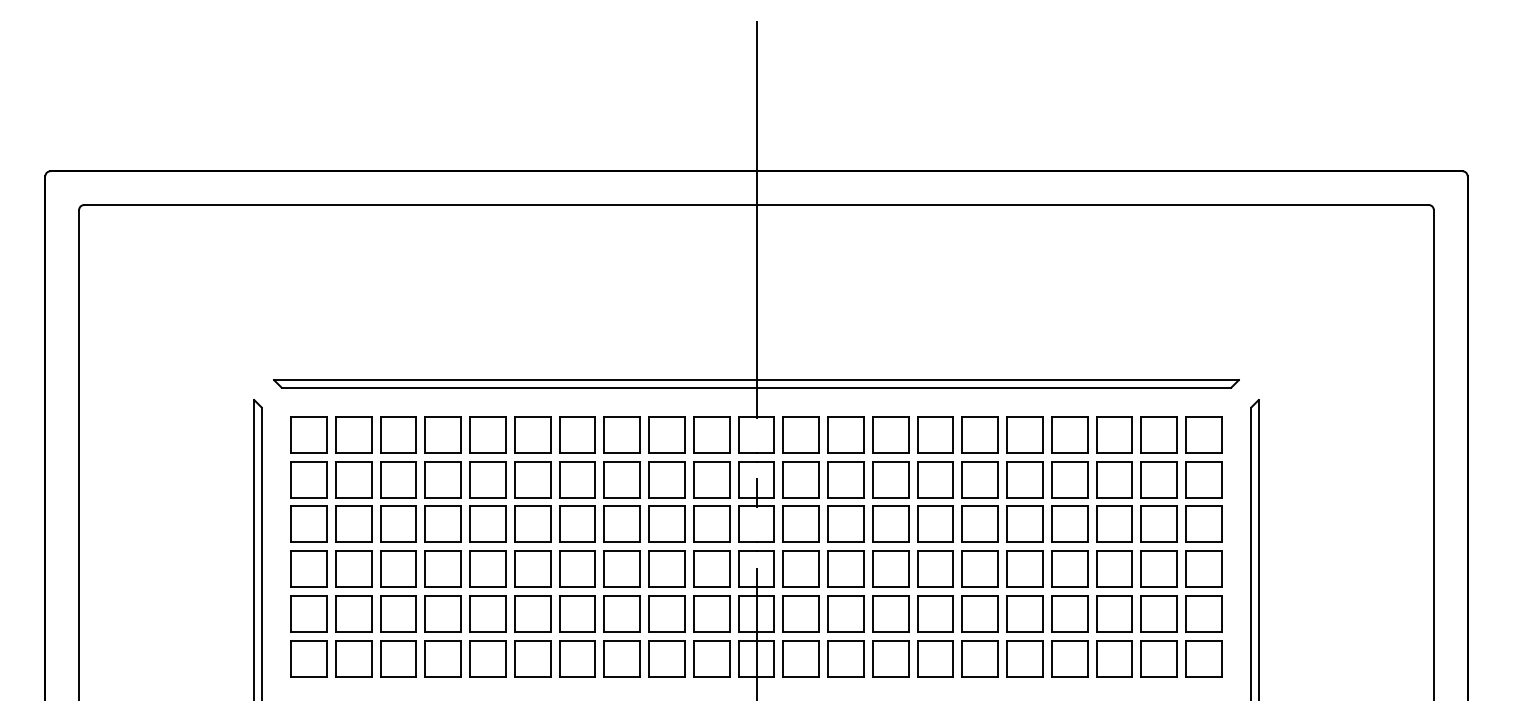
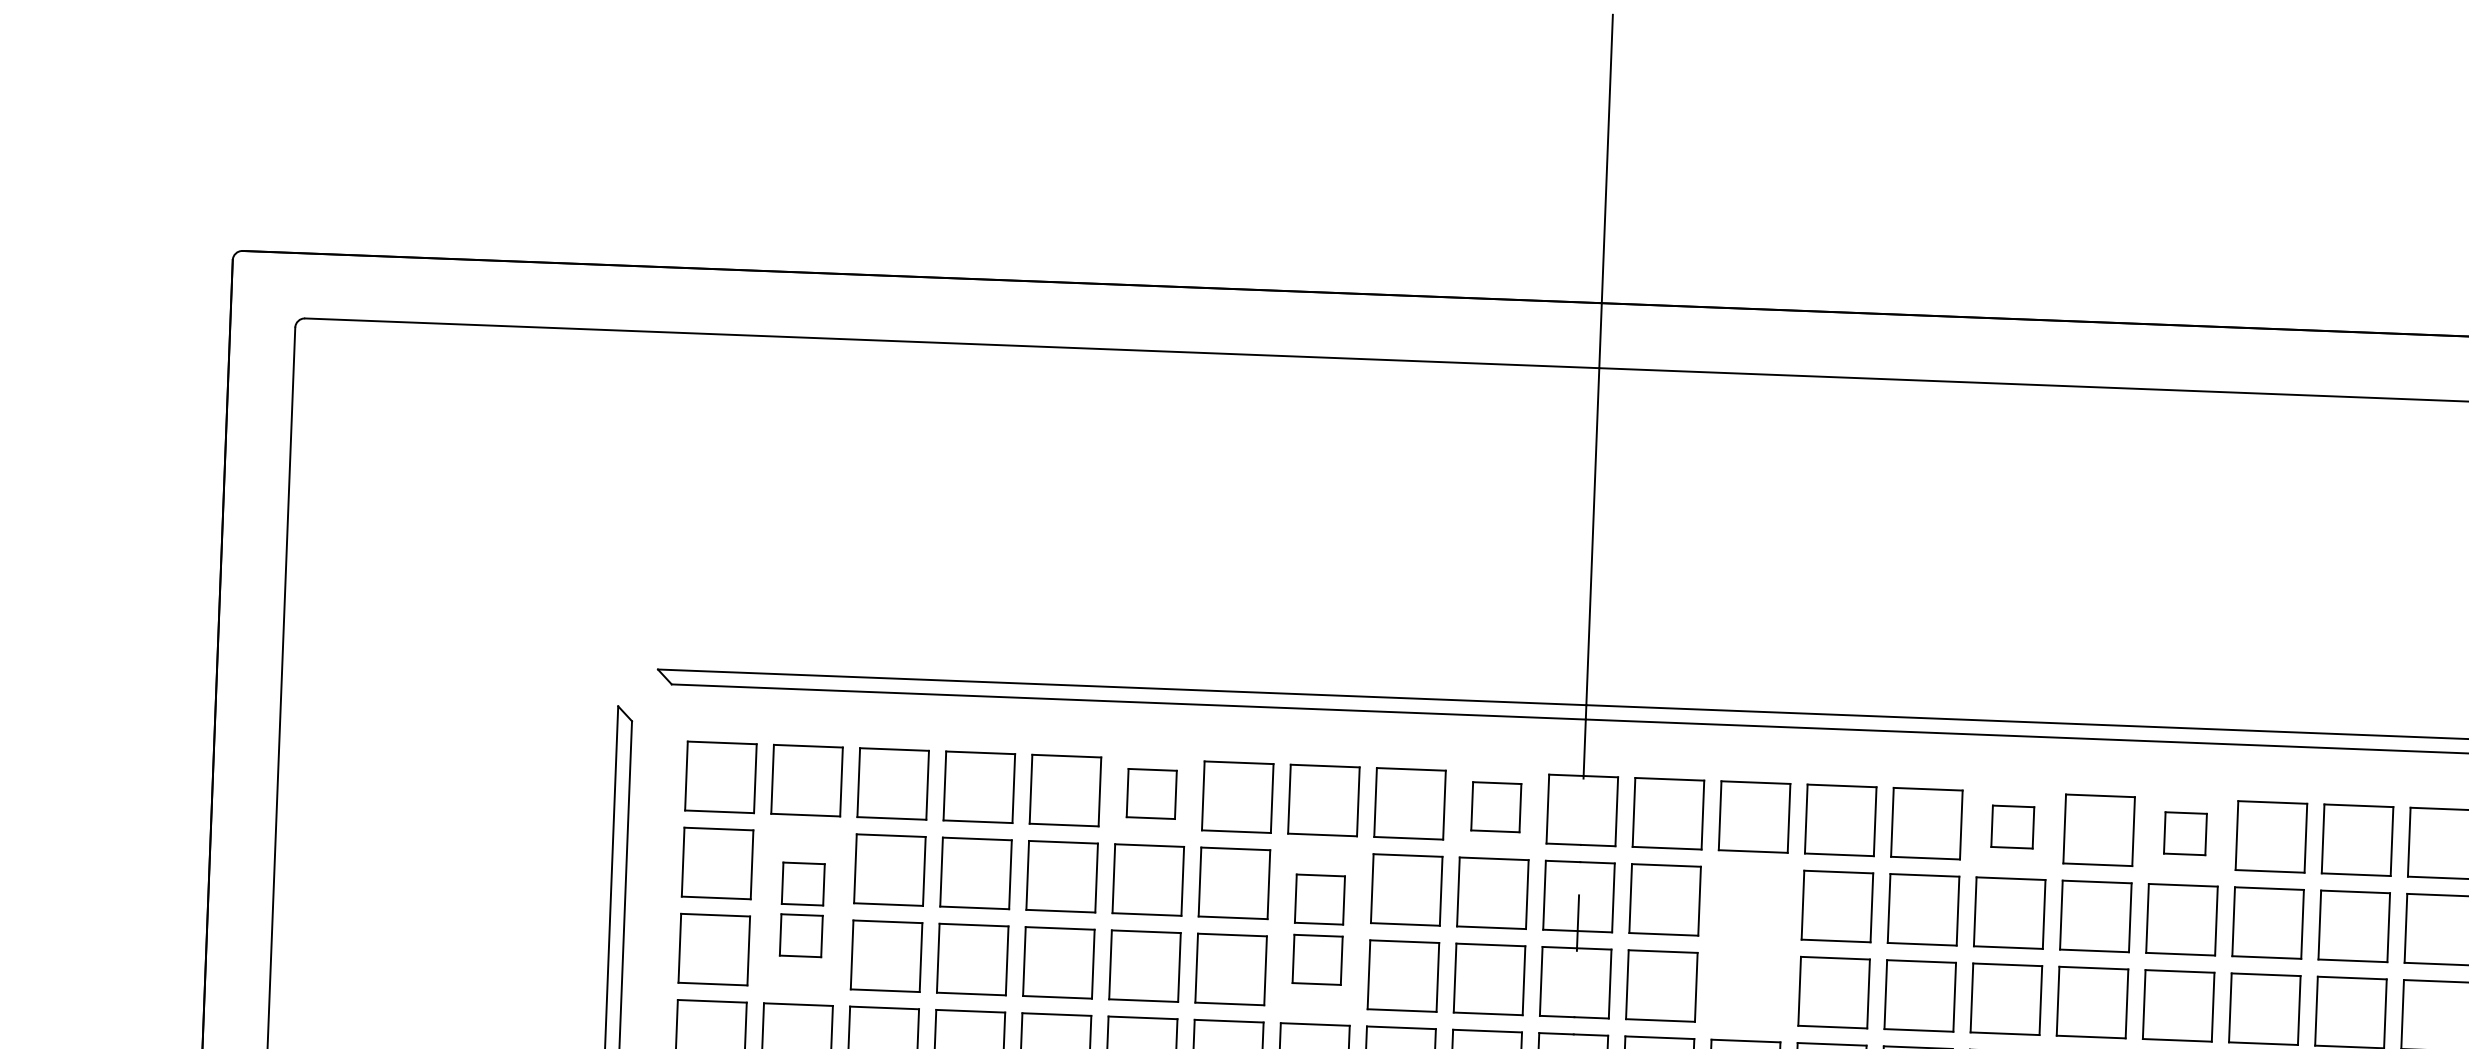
part: (532, 434) -> (1151, 793), size x0.7
part: (711, 434) -> (1495, 806), size x0.7
part: (979, 434) -> (2011, 826), size x0.6
part: (1069, 434) -> (2184, 832), size x0.6
part: (353, 501) -> (801, 908), size x0.6
part: (621, 501) -> (1317, 928), size x0.7
part: (845, 501) -> (1748, 945), removed

